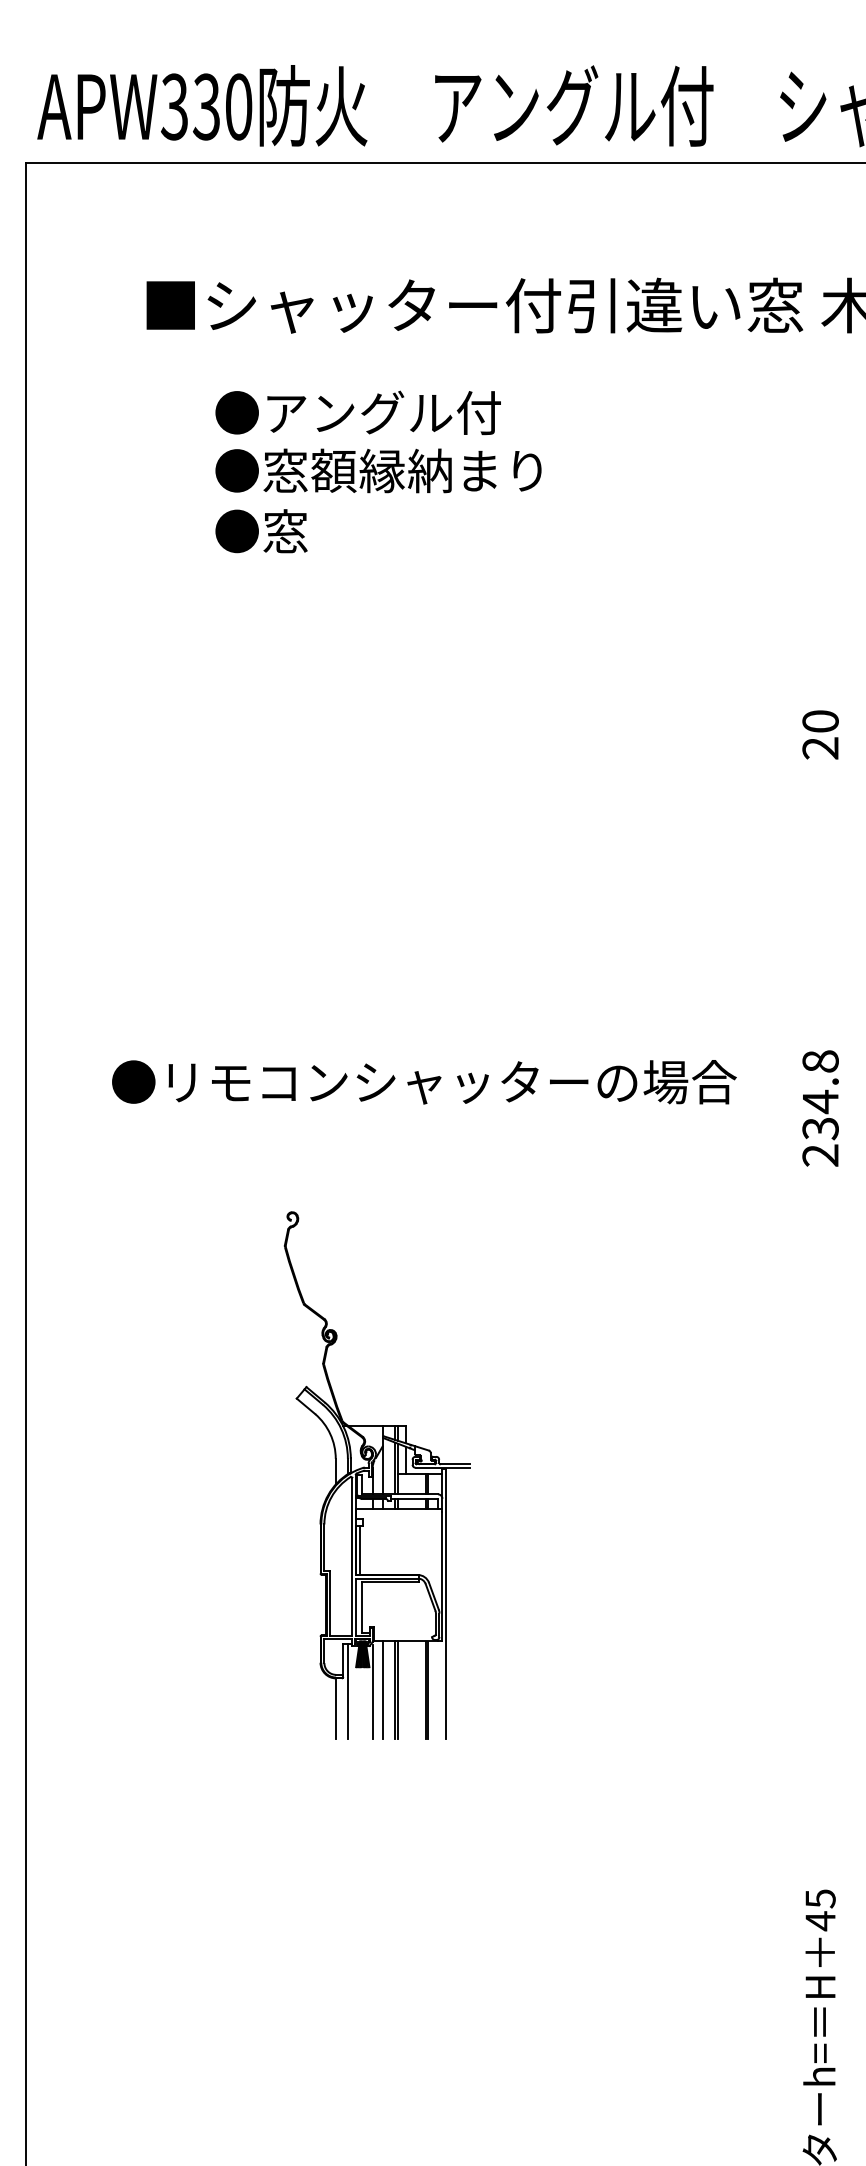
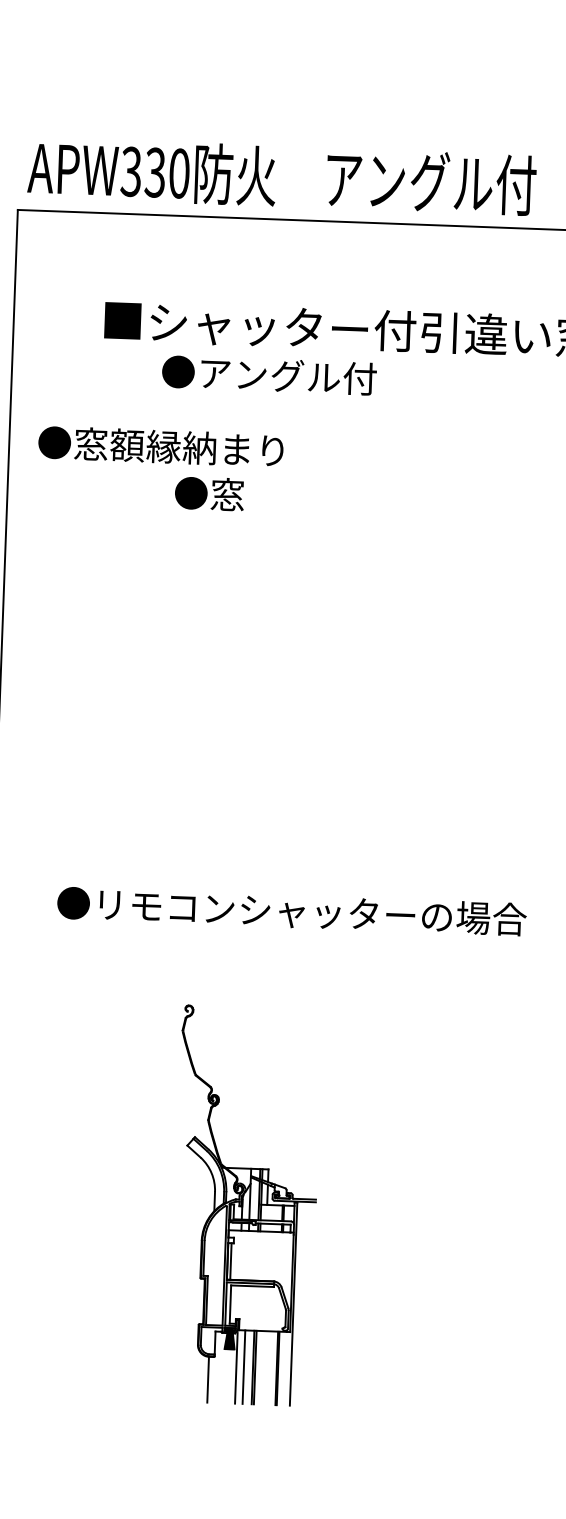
text: (357, 412) -> (268, 375), moved
text: (378, 470) -> (160, 446), moved
text: (261, 531) -> (209, 494), moved
line: (347, 1691) -> (217, 1367), removed

